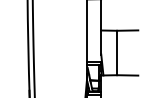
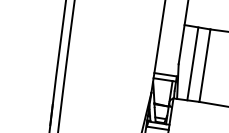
line: (109, 52) -> (192, 62), added

